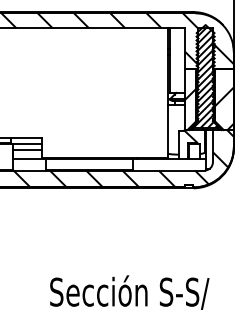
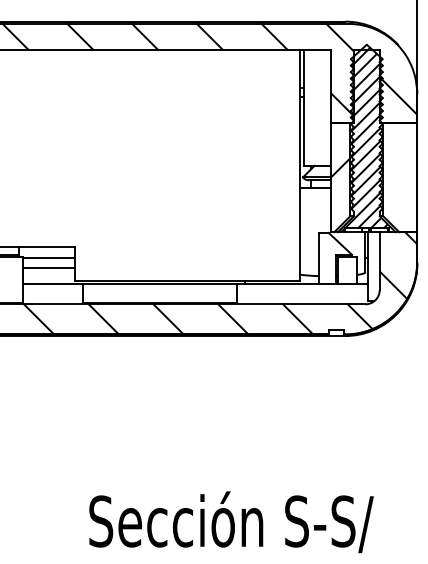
hatch: (223, 99) -> (398, 177), removed

